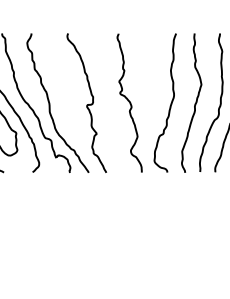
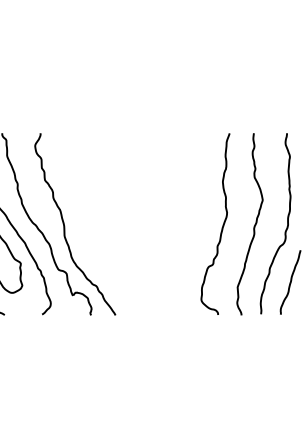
curve: (129, 102) -> (168, 223), removed
curve: (88, 104) -> (114, 225), removed

